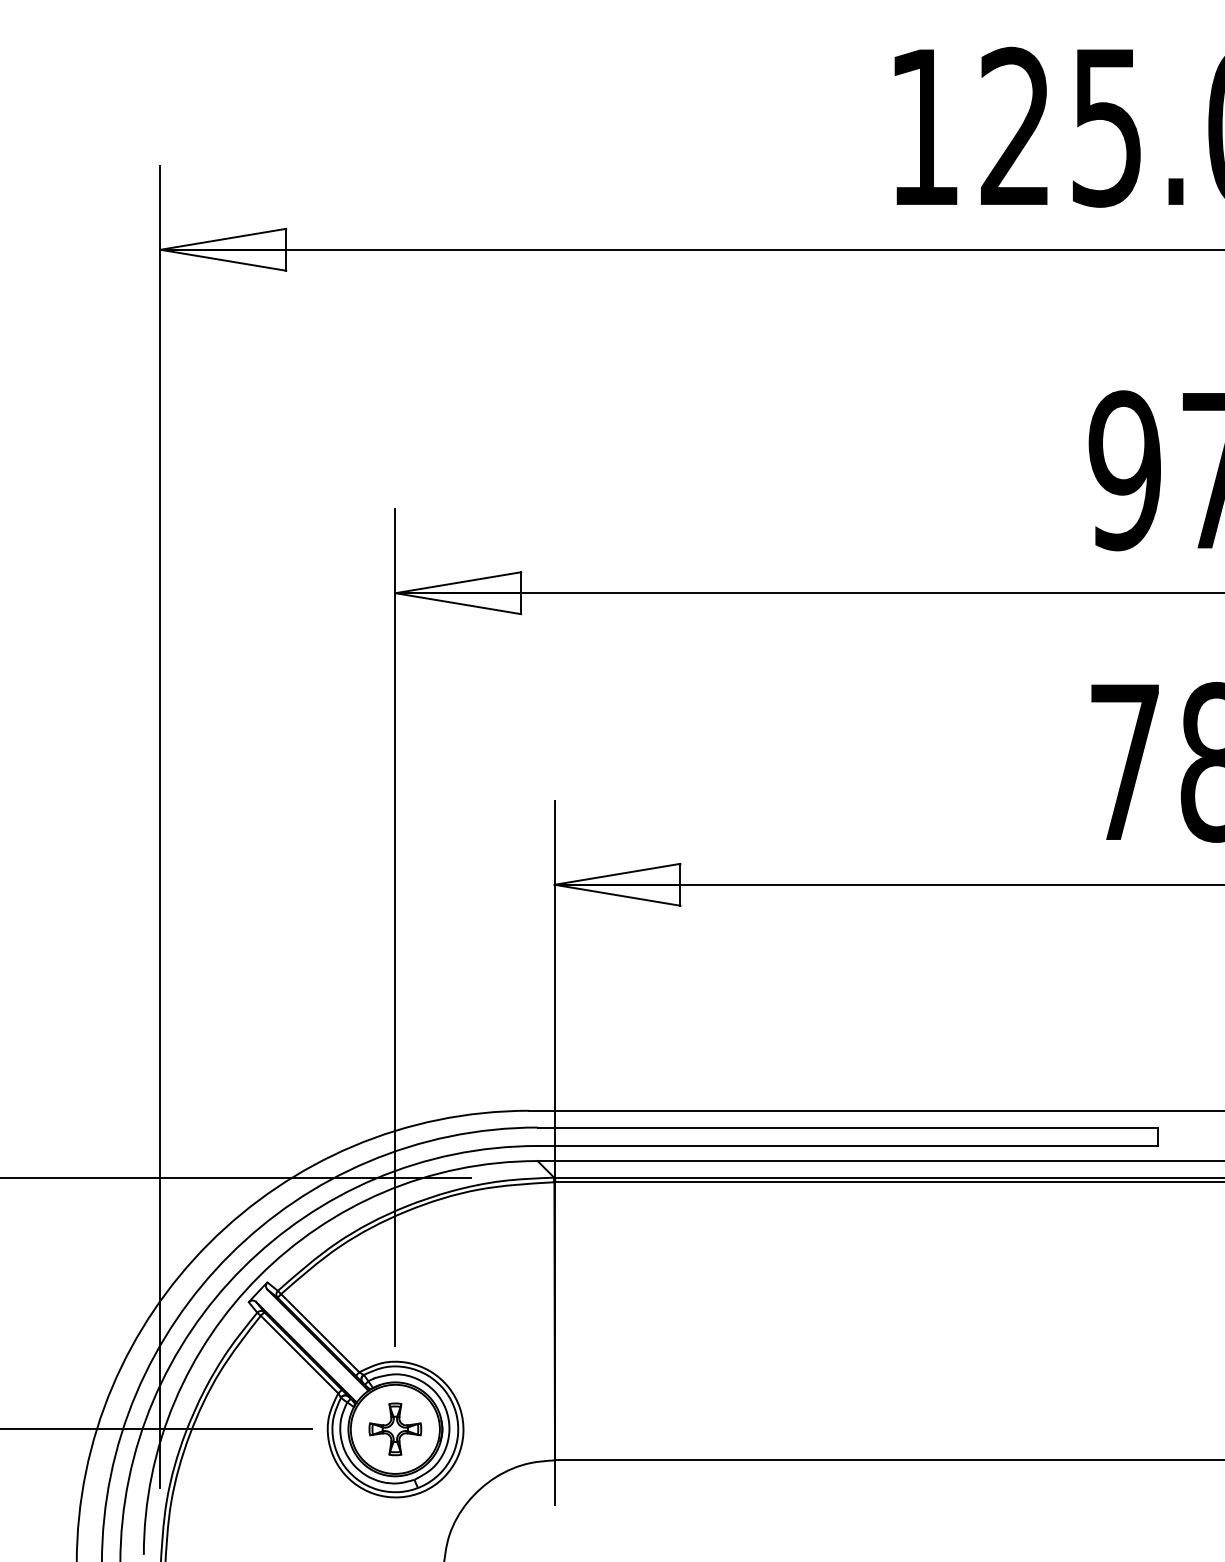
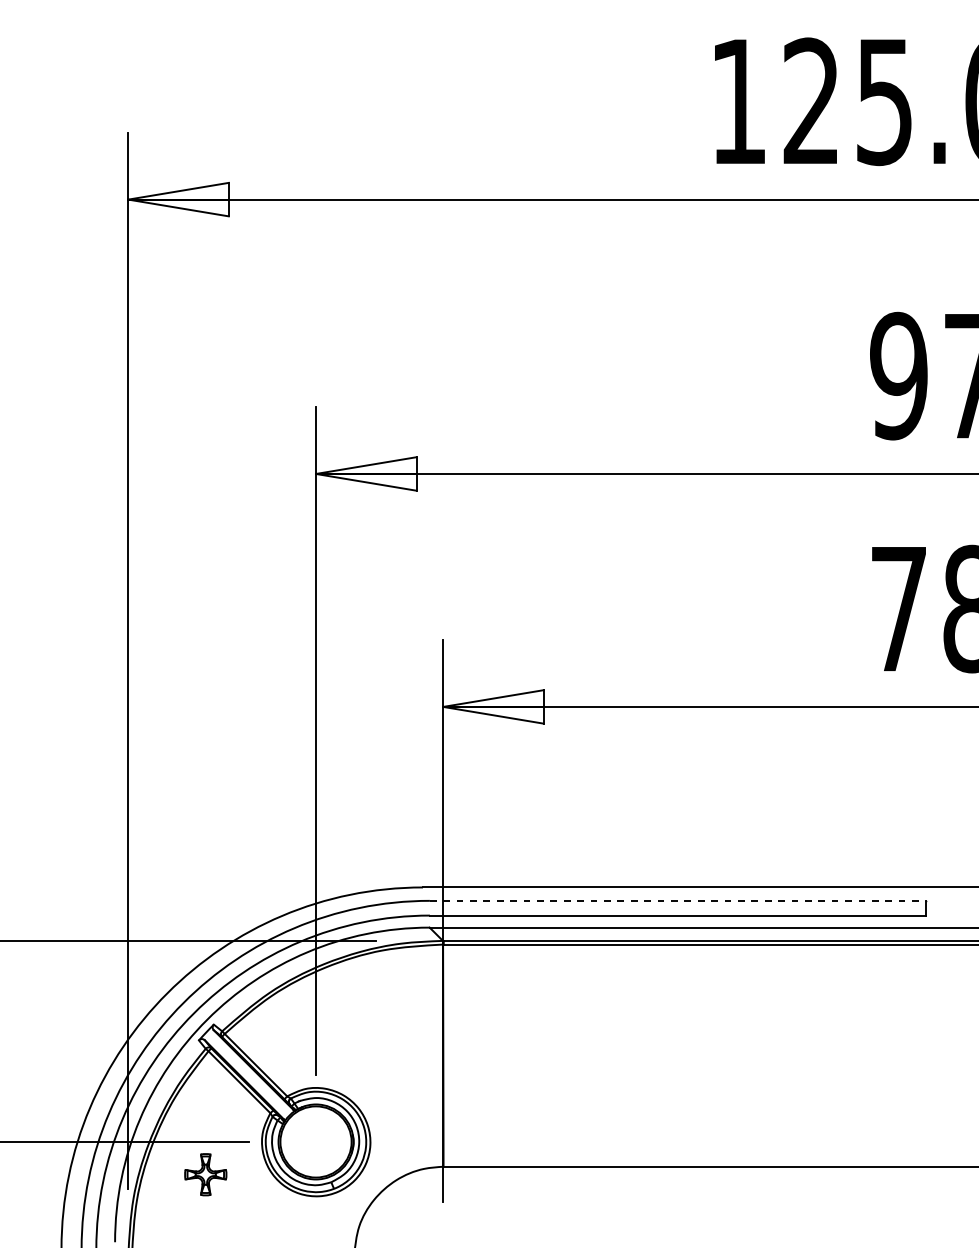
line: (848, 1127) -> (678, 900), solid -> dashed
part: (395, 1429) -> (205, 1174), moved

